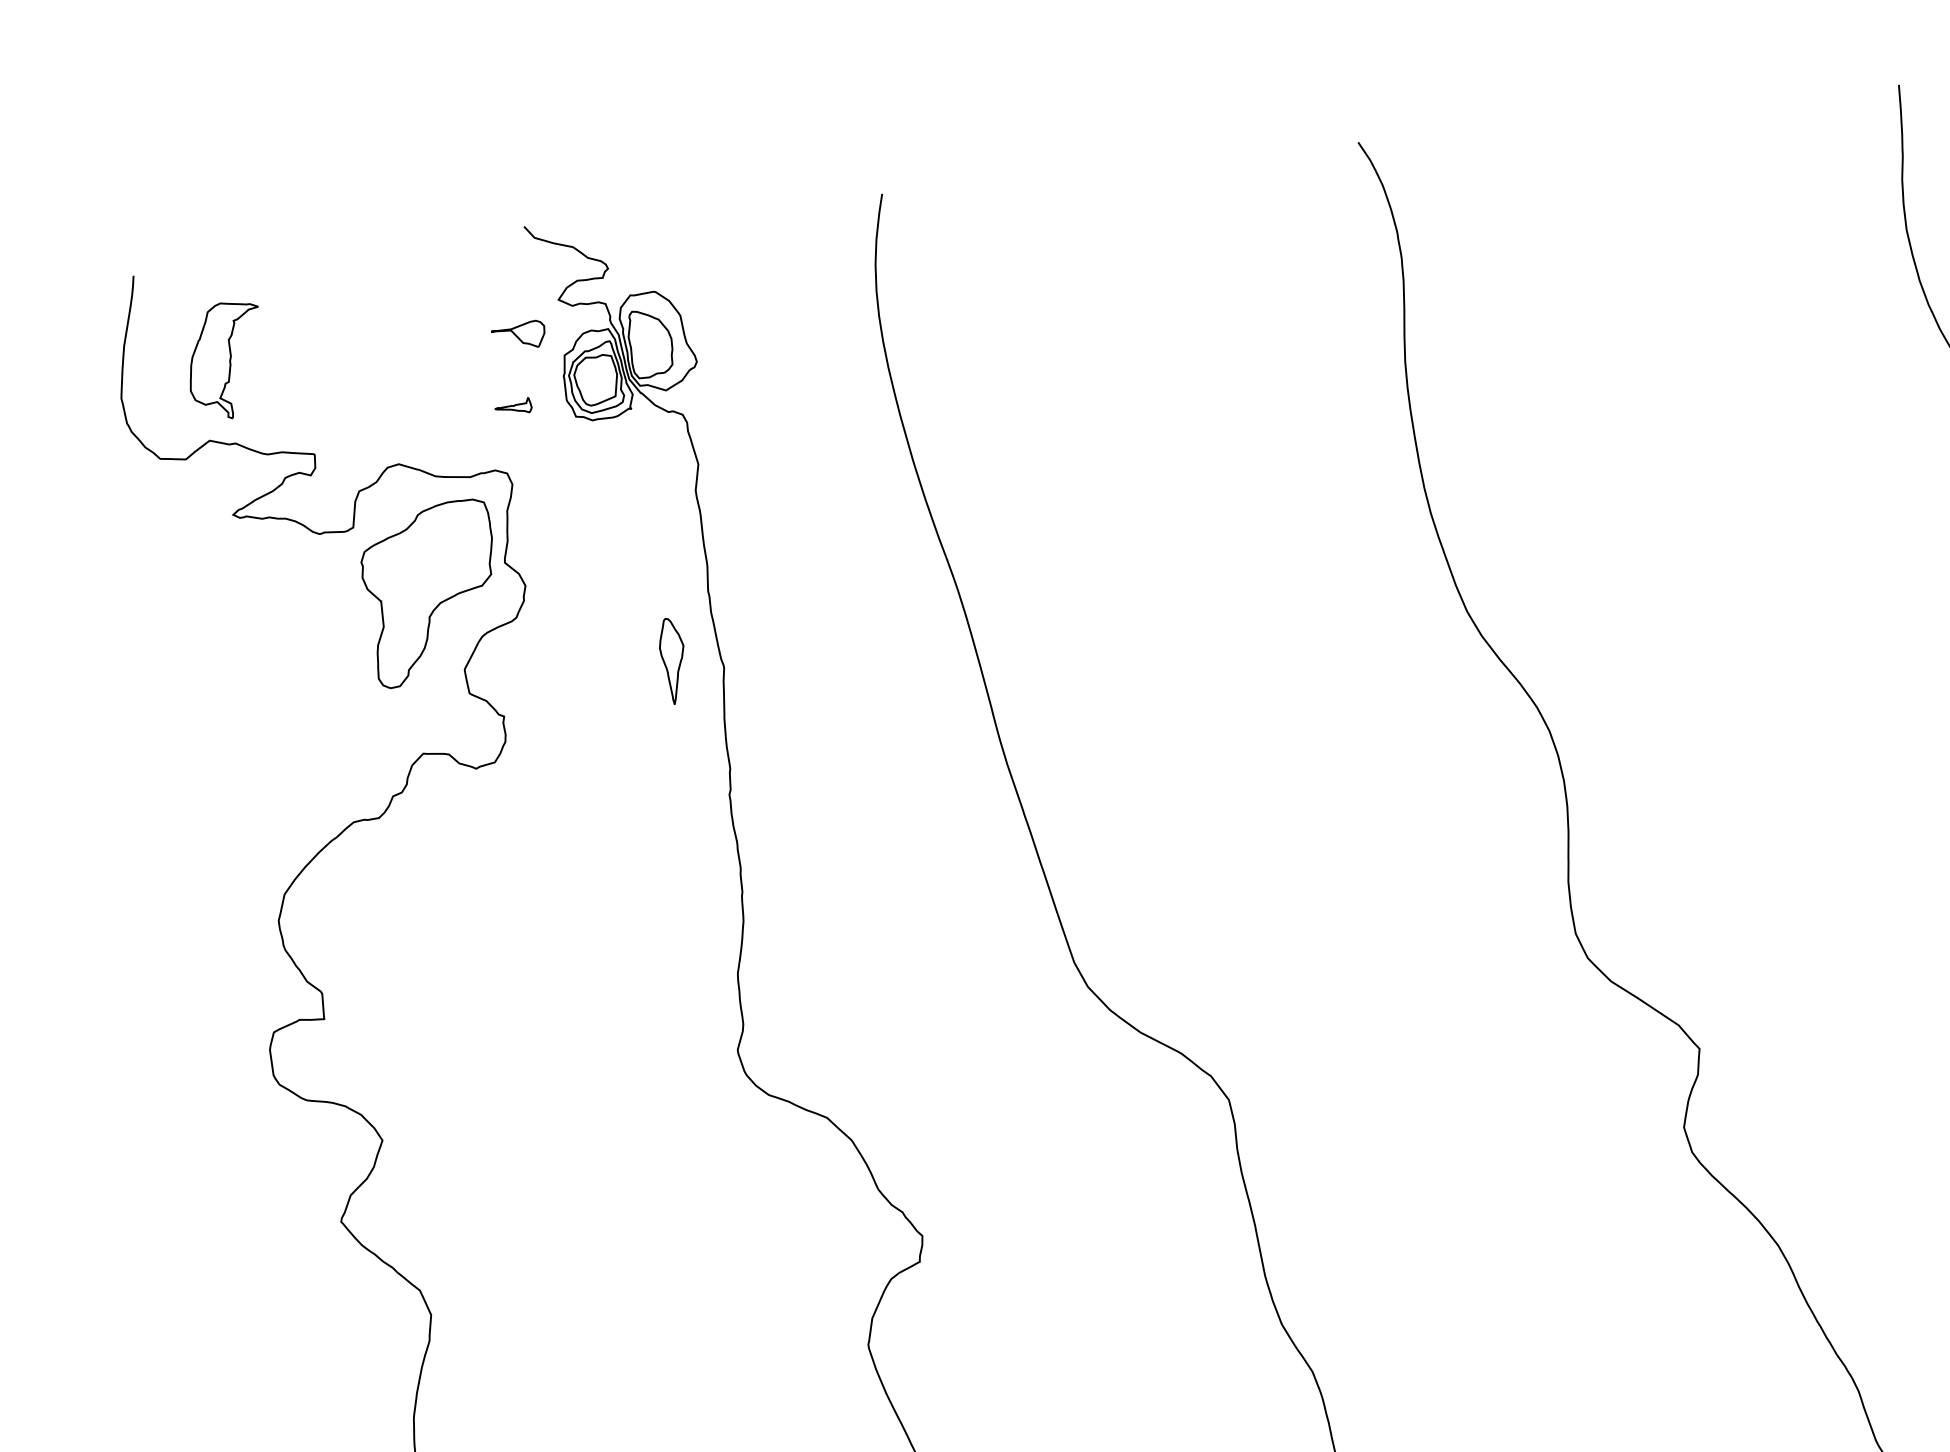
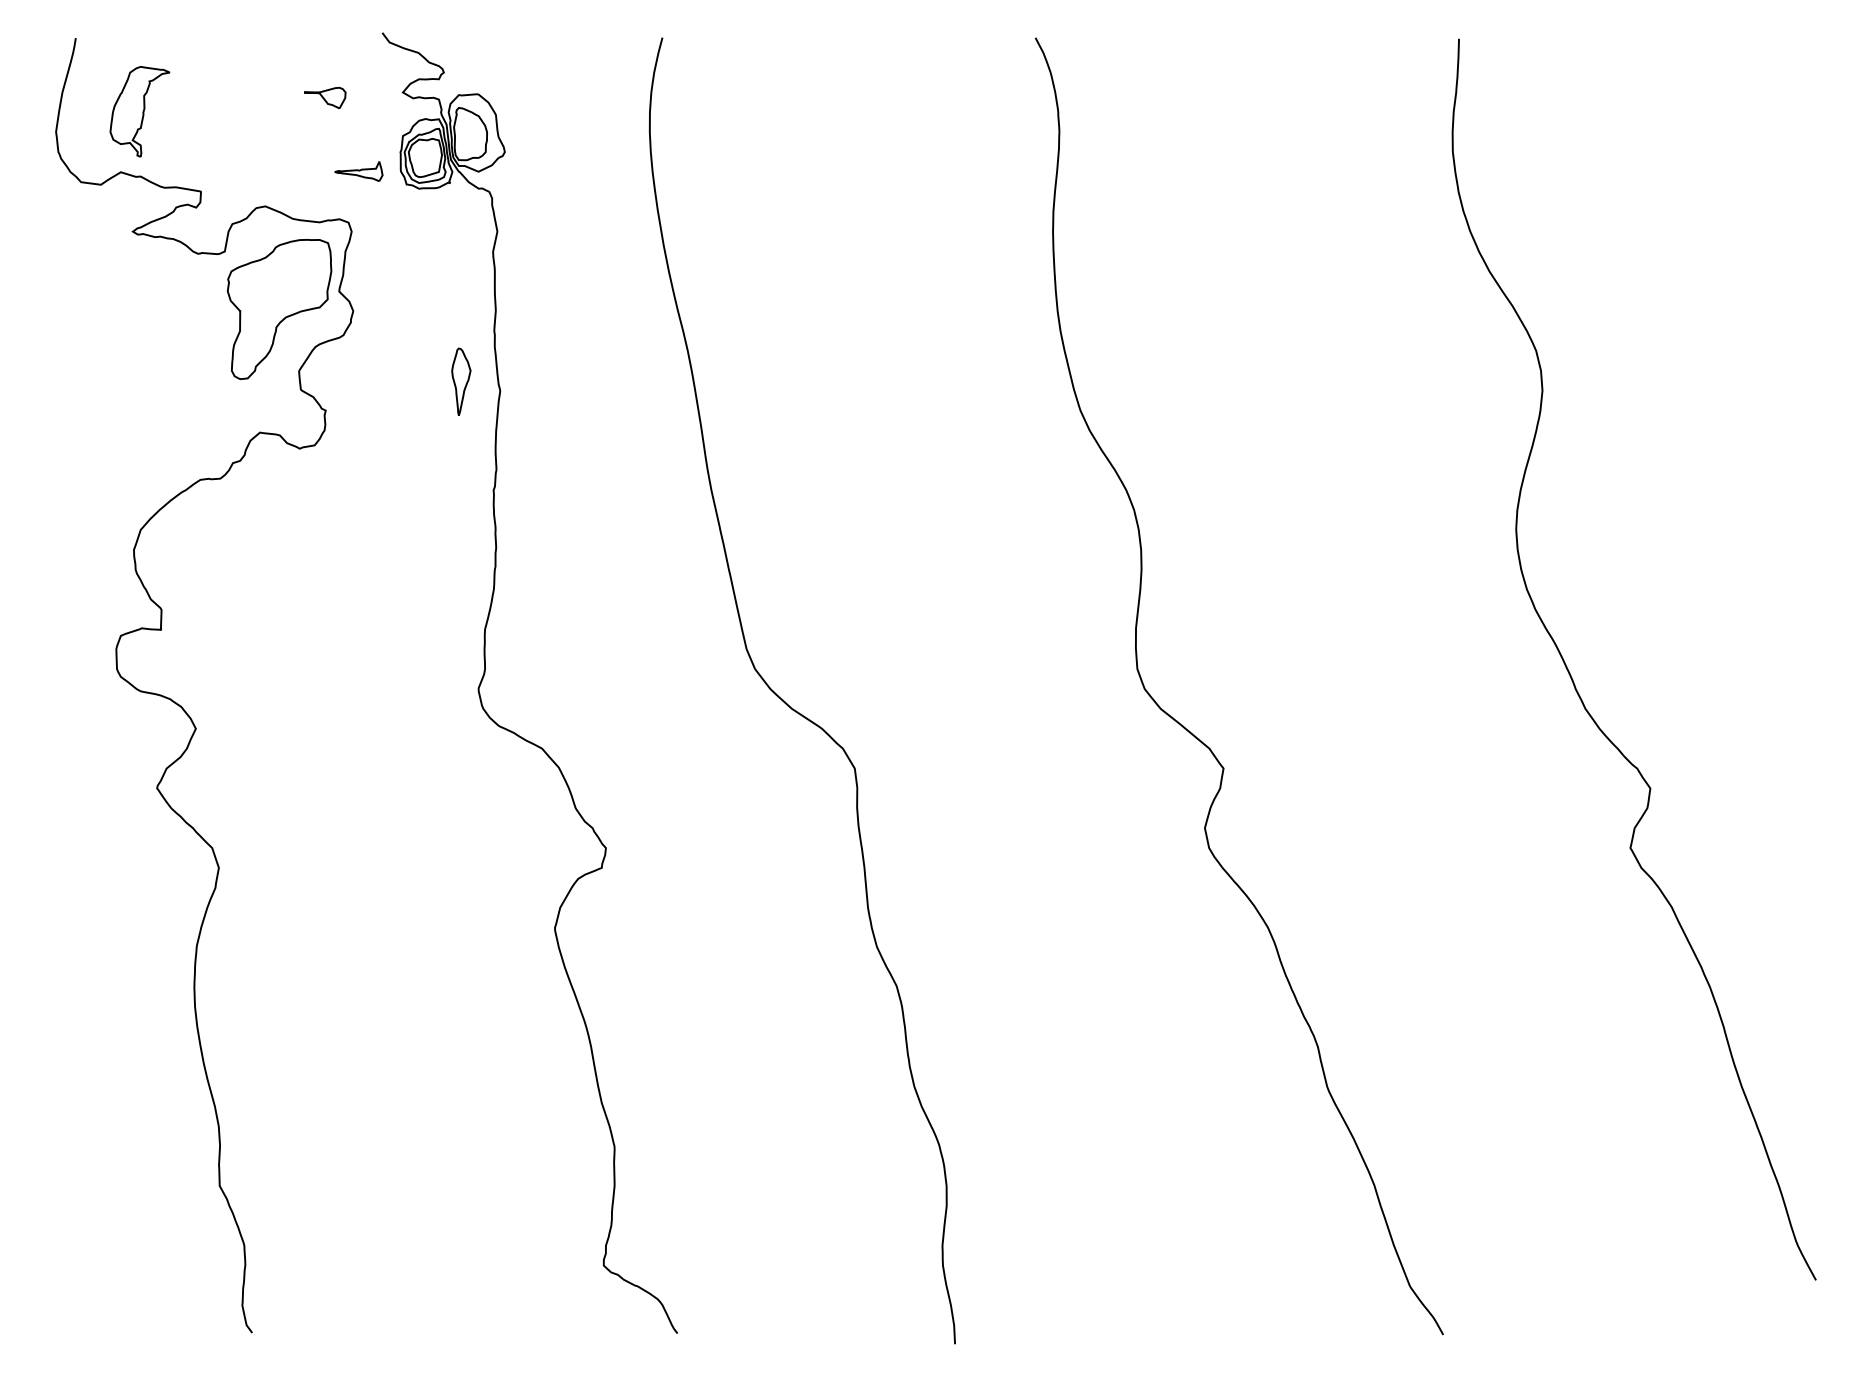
part: (519, 335) -> (325, 97), moved
part: (512, 406) -> (358, 171), size x1.67

